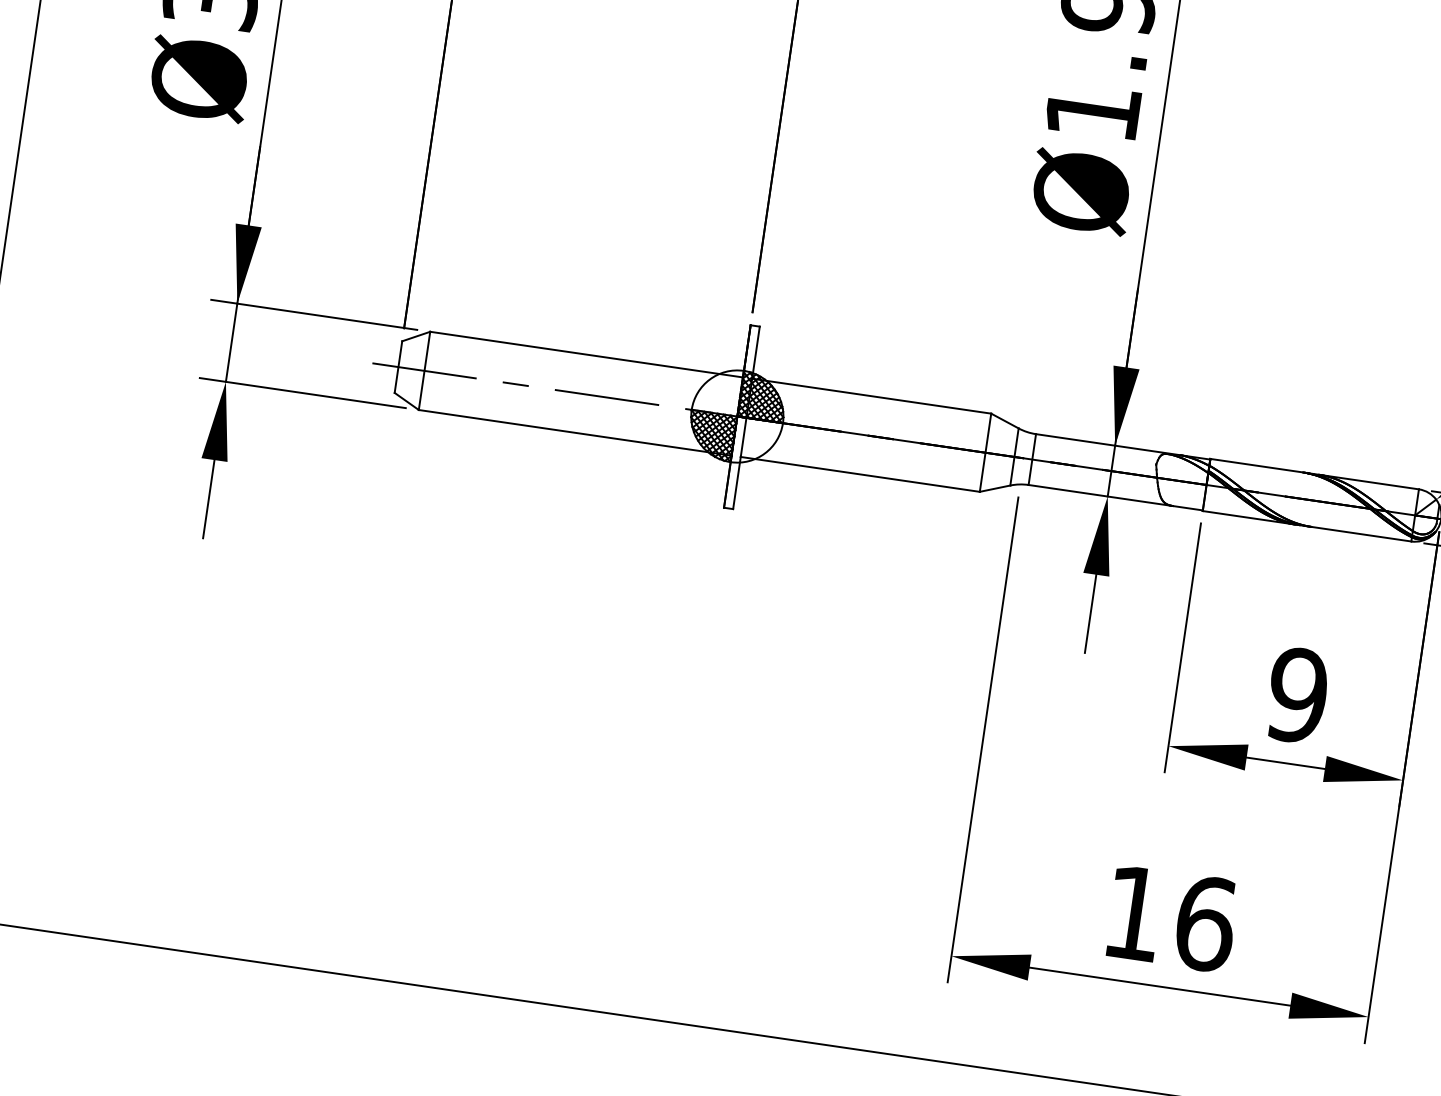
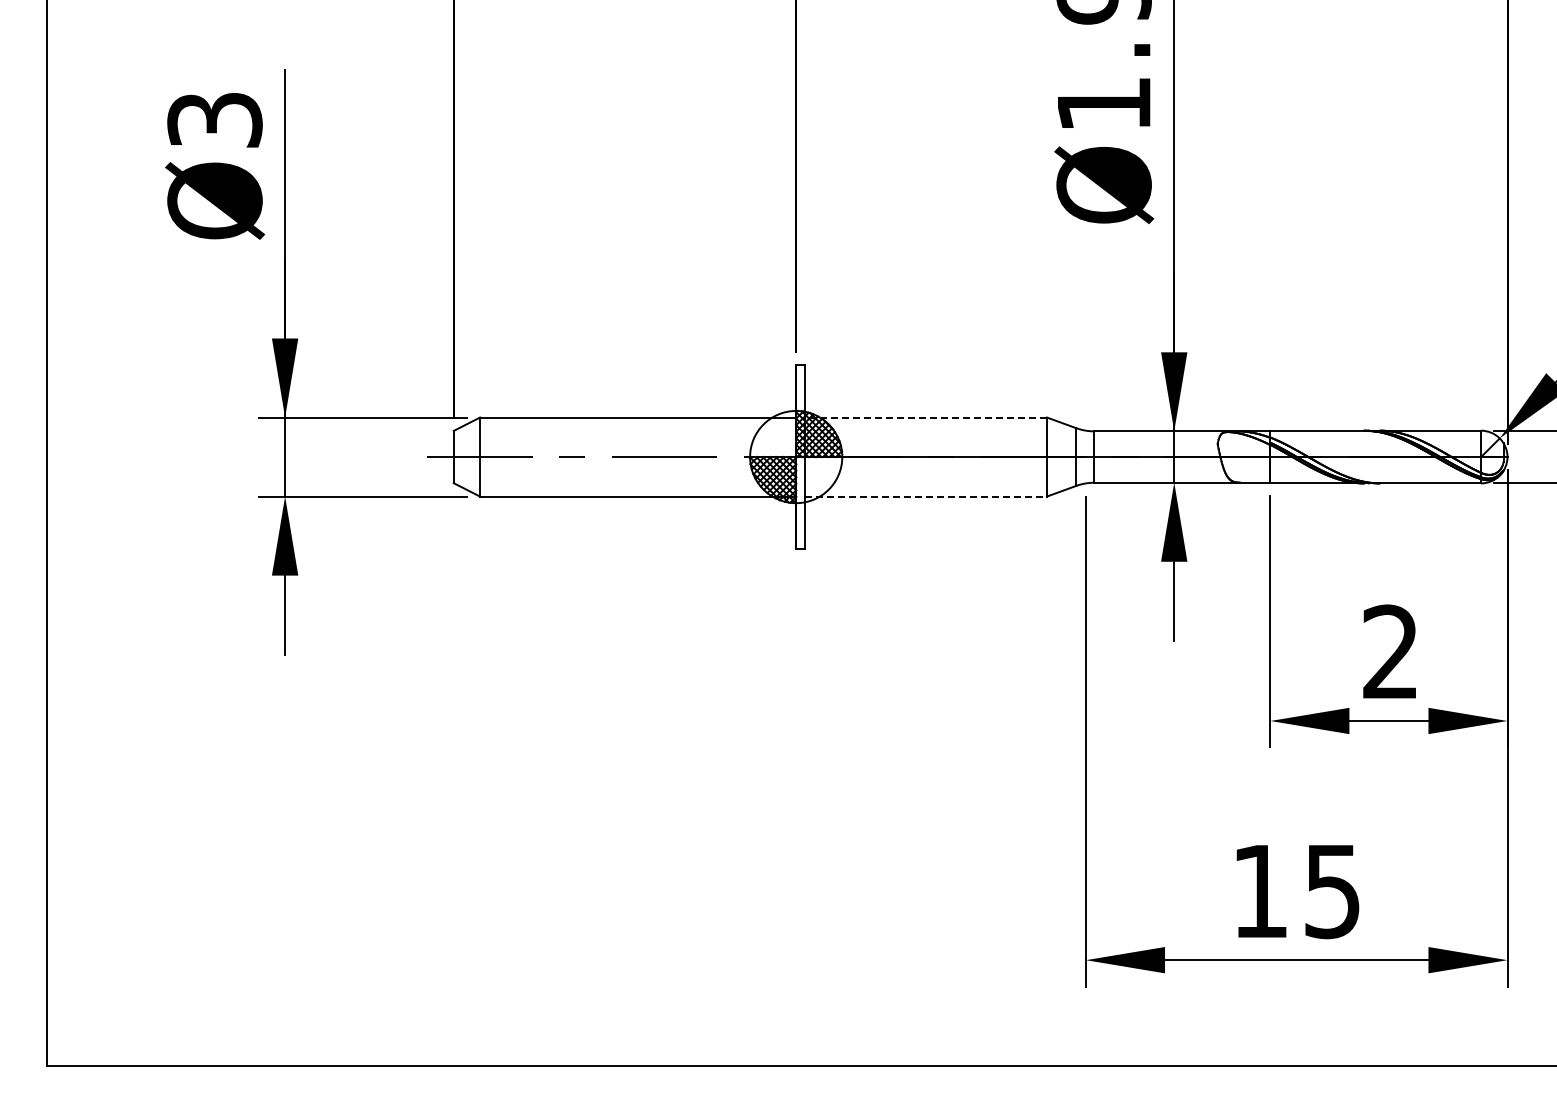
line: (871, 396) -> (926, 417), solid -> dashed
line: (860, 474) -> (926, 496), solid -> dashed
text: (1297, 694) -> (1390, 651), 9 -> 2
text: (1205, 923) -> (1332, 891), 16 -> 15

